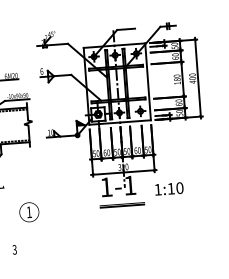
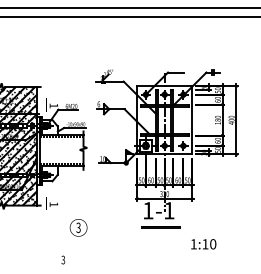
text: (169, 189) -> (203, 244), moved
text: (29, 211) -> (78, 227), 1 -> 3

